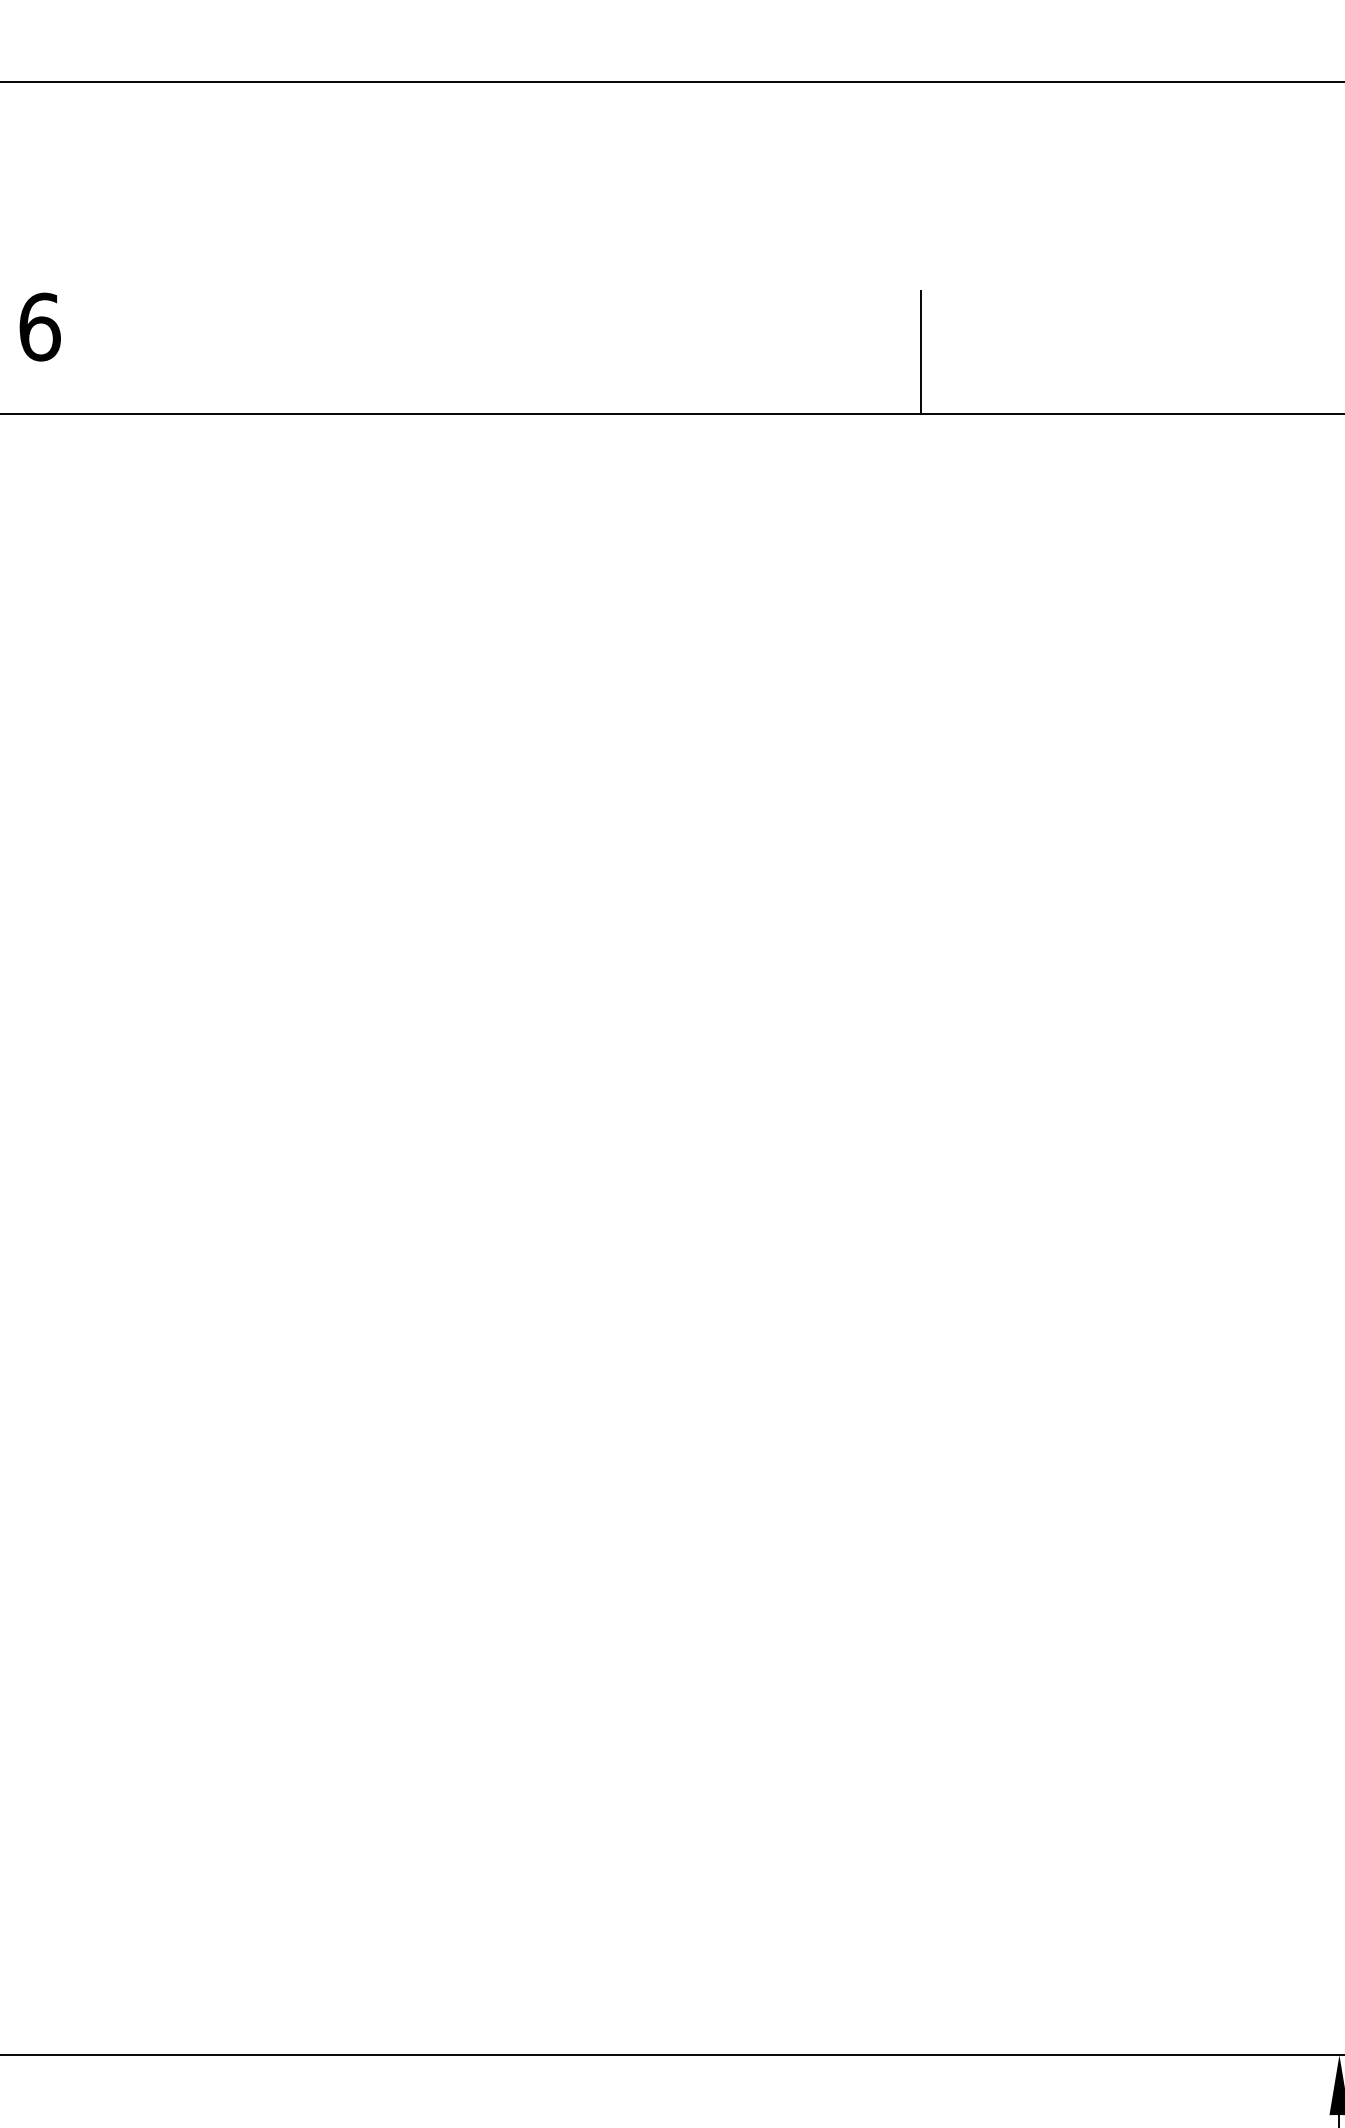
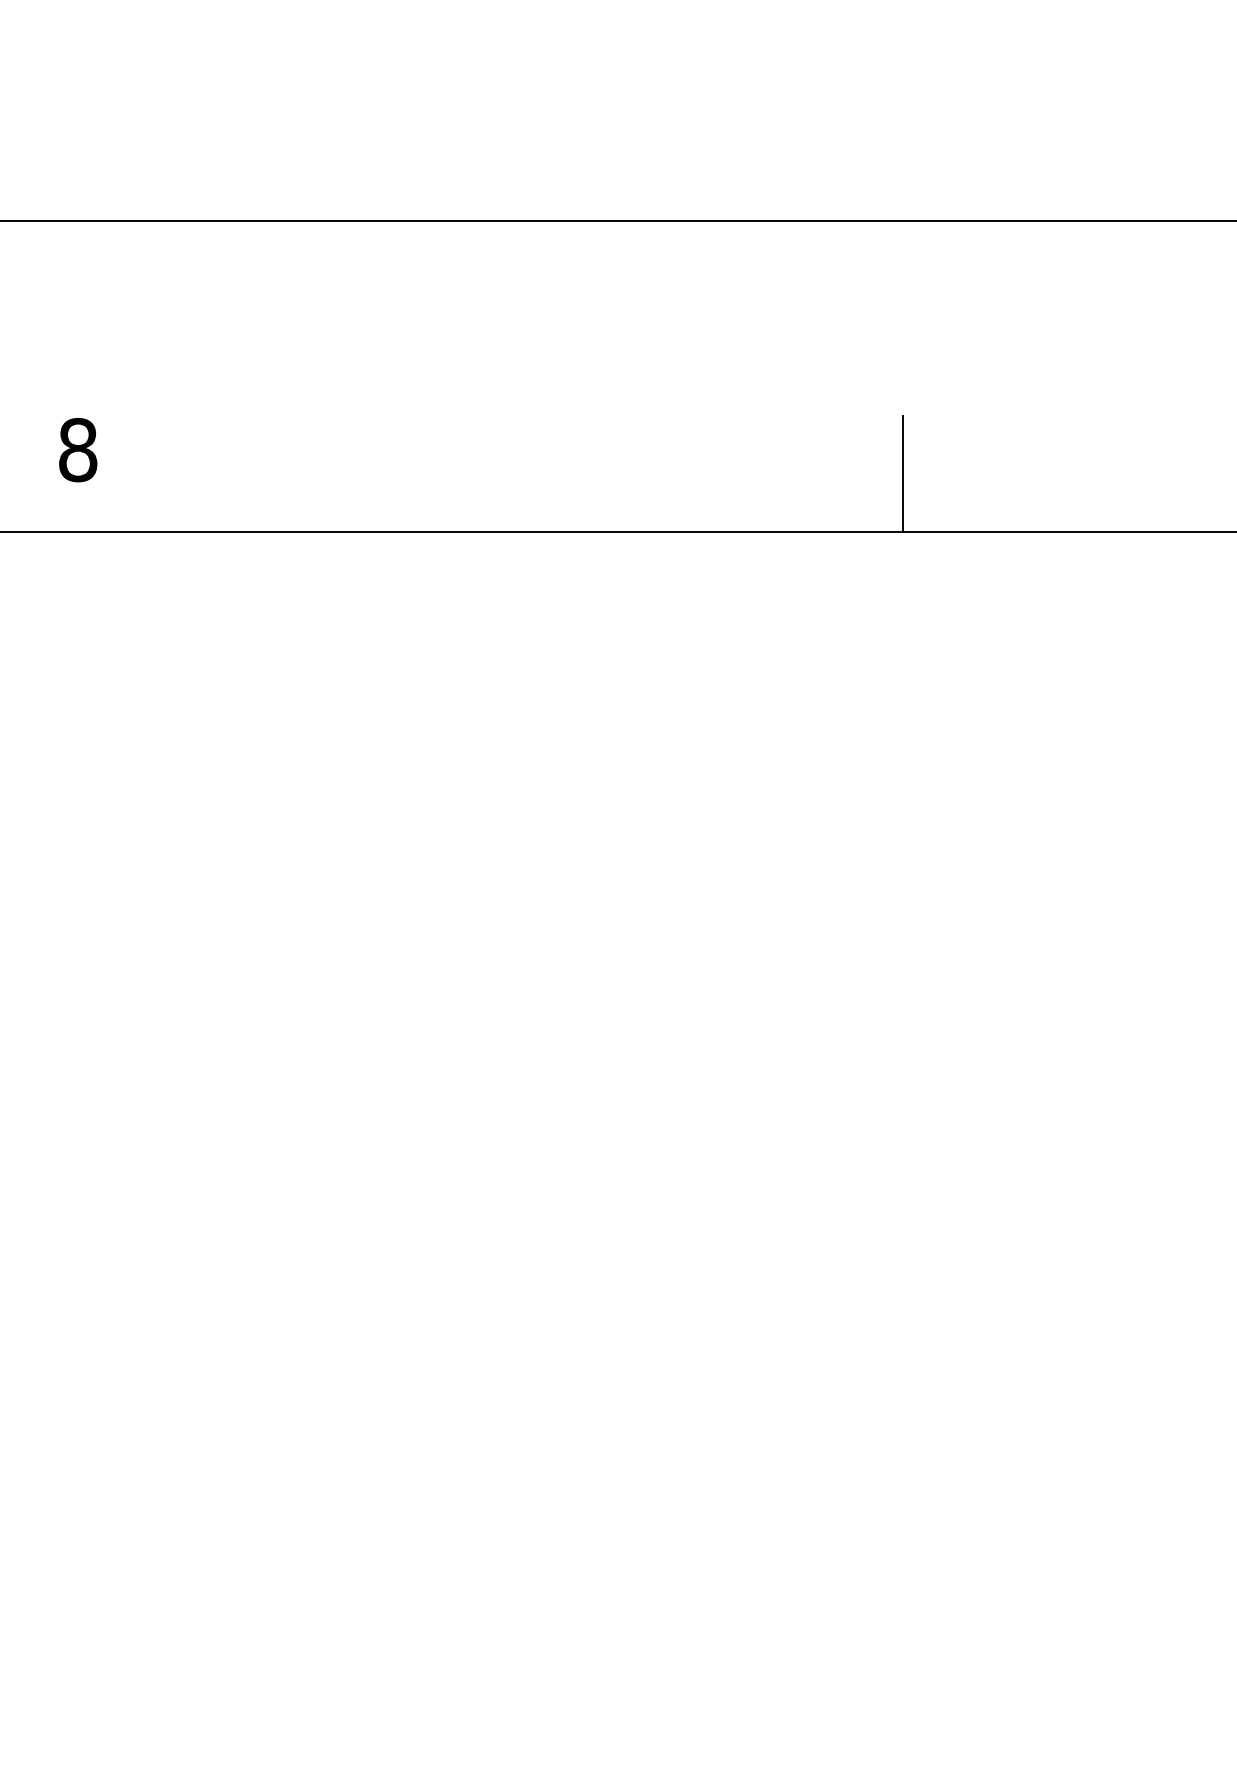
text: (39, 326) -> (77, 449), 6 -> 8

